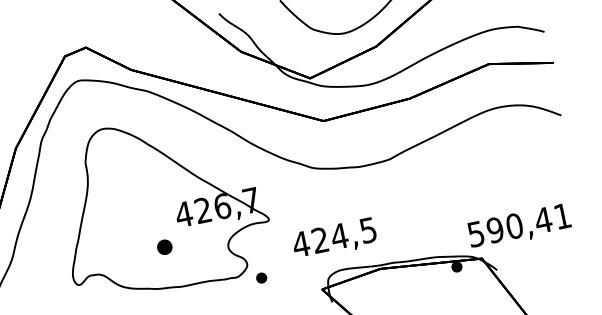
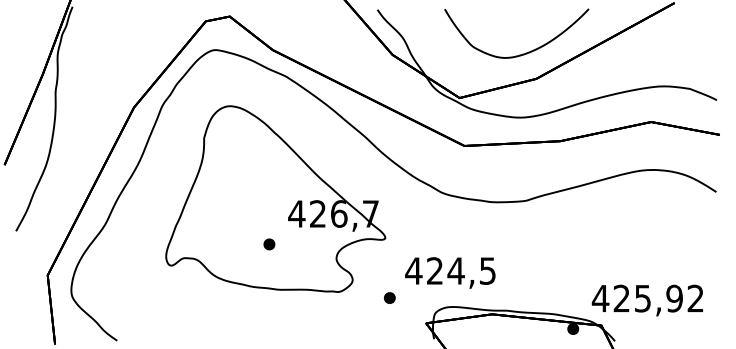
text: (518, 225) -> (647, 298), 590,41 -> 425,92
part: (164, 247) -> (269, 244), size x0.71
part: (261, 277) -> (389, 297), moved

